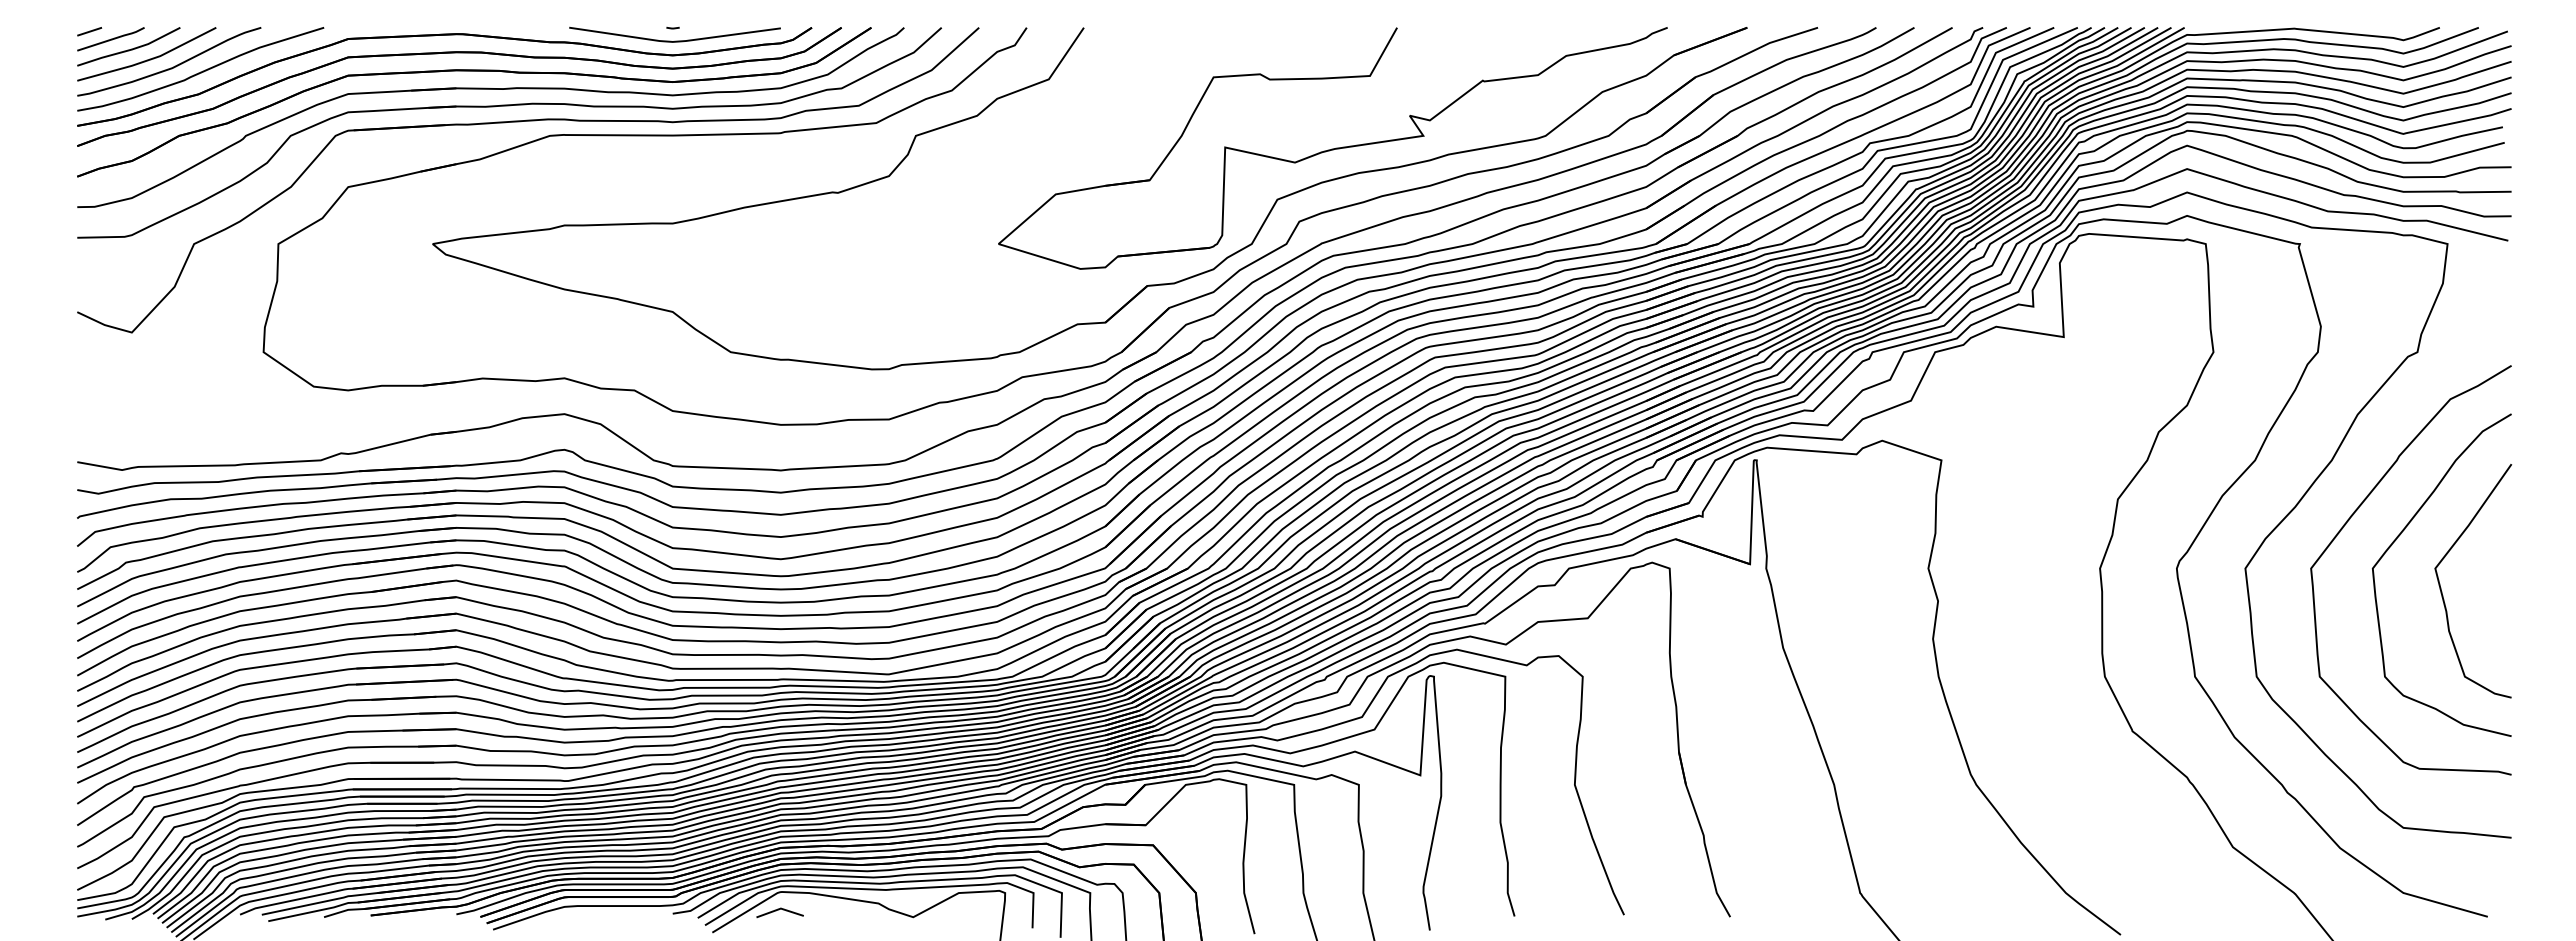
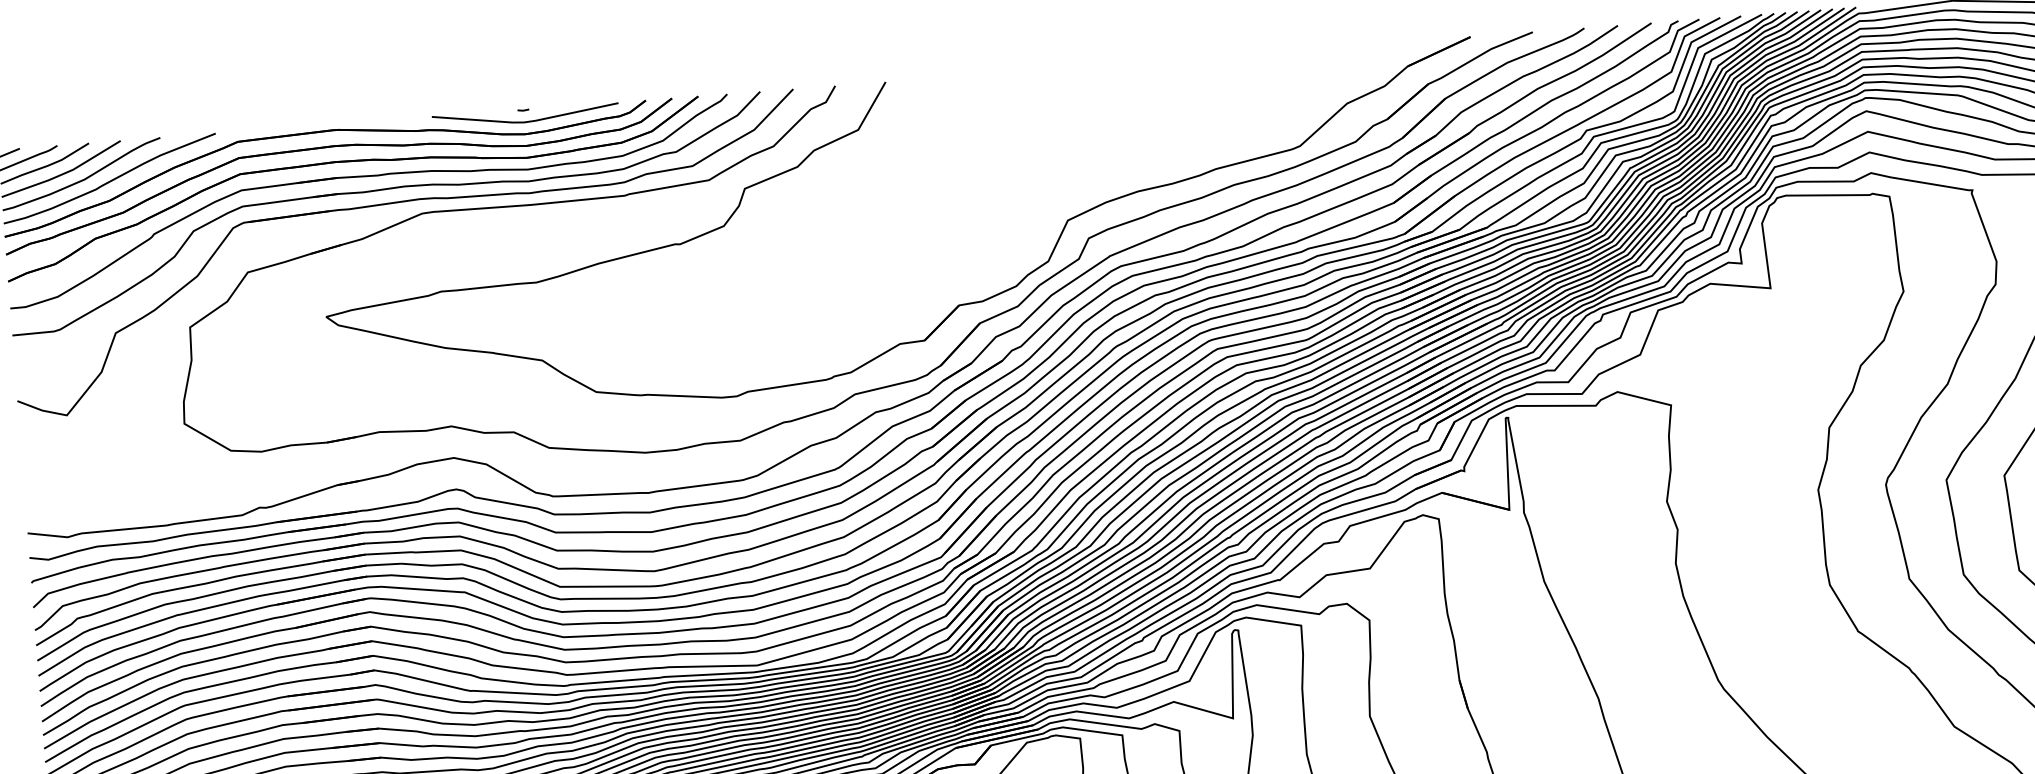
part: (1332, 148) -> (1113, 171), removed

